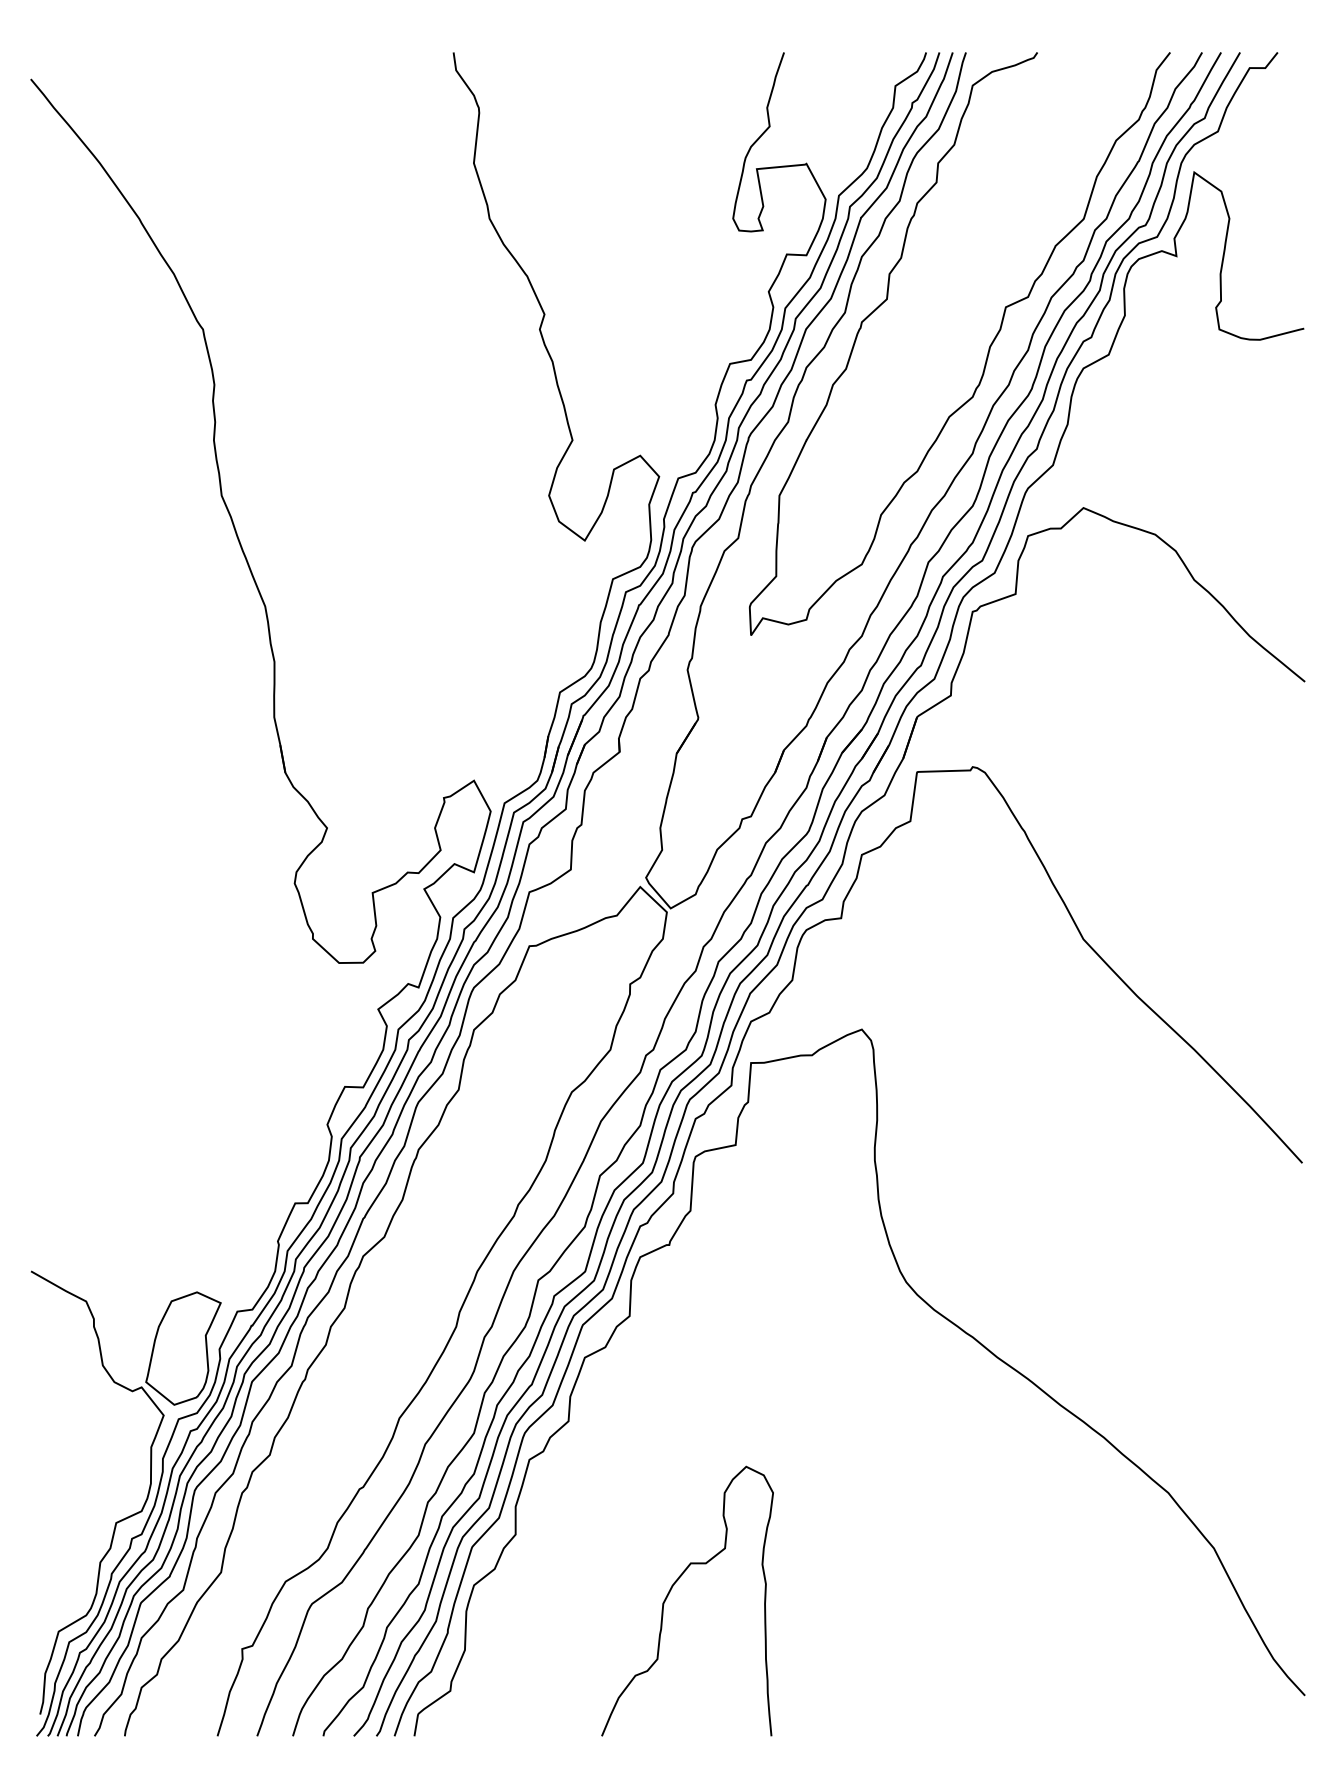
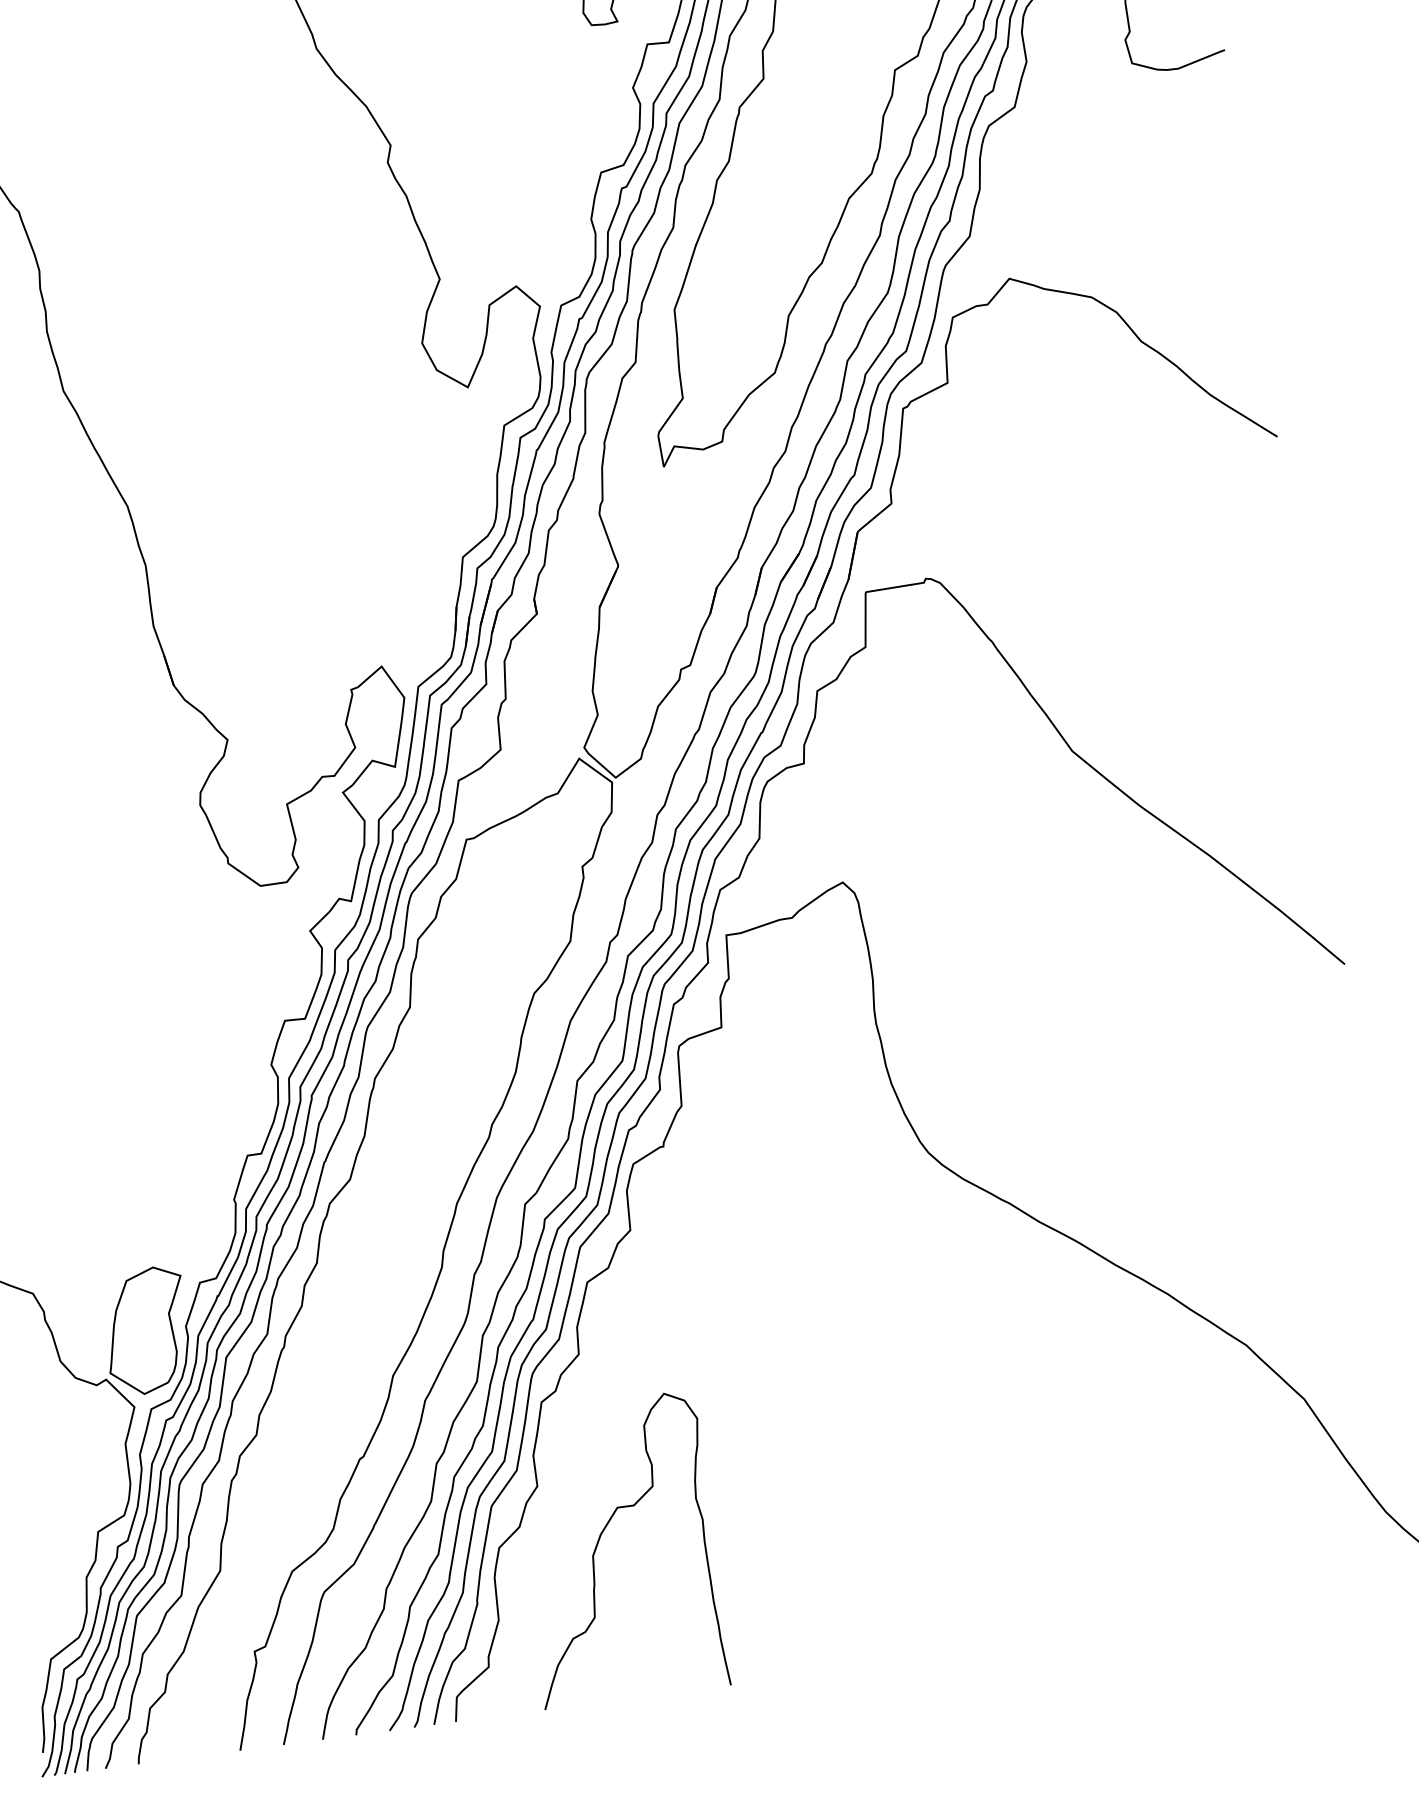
curve: (670, 1592) -> (599, 1542), moved

